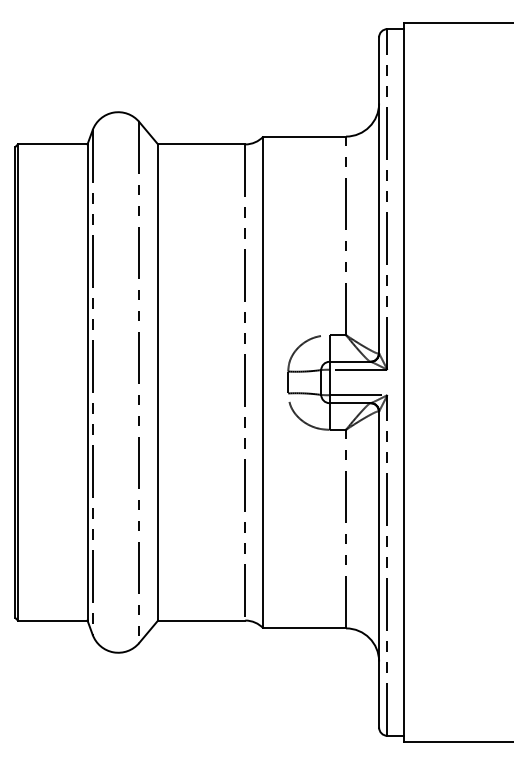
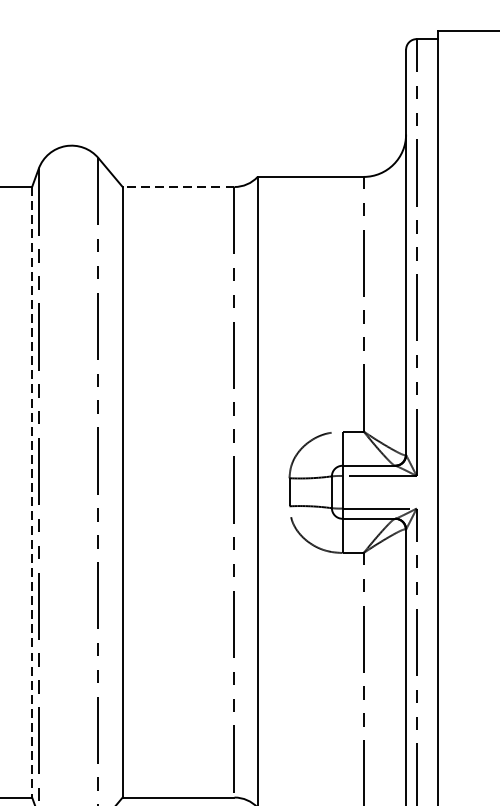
line: (201, 144) -> (178, 187), solid -> dashed
line: (87, 382) -> (32, 492), solid -> dashed

